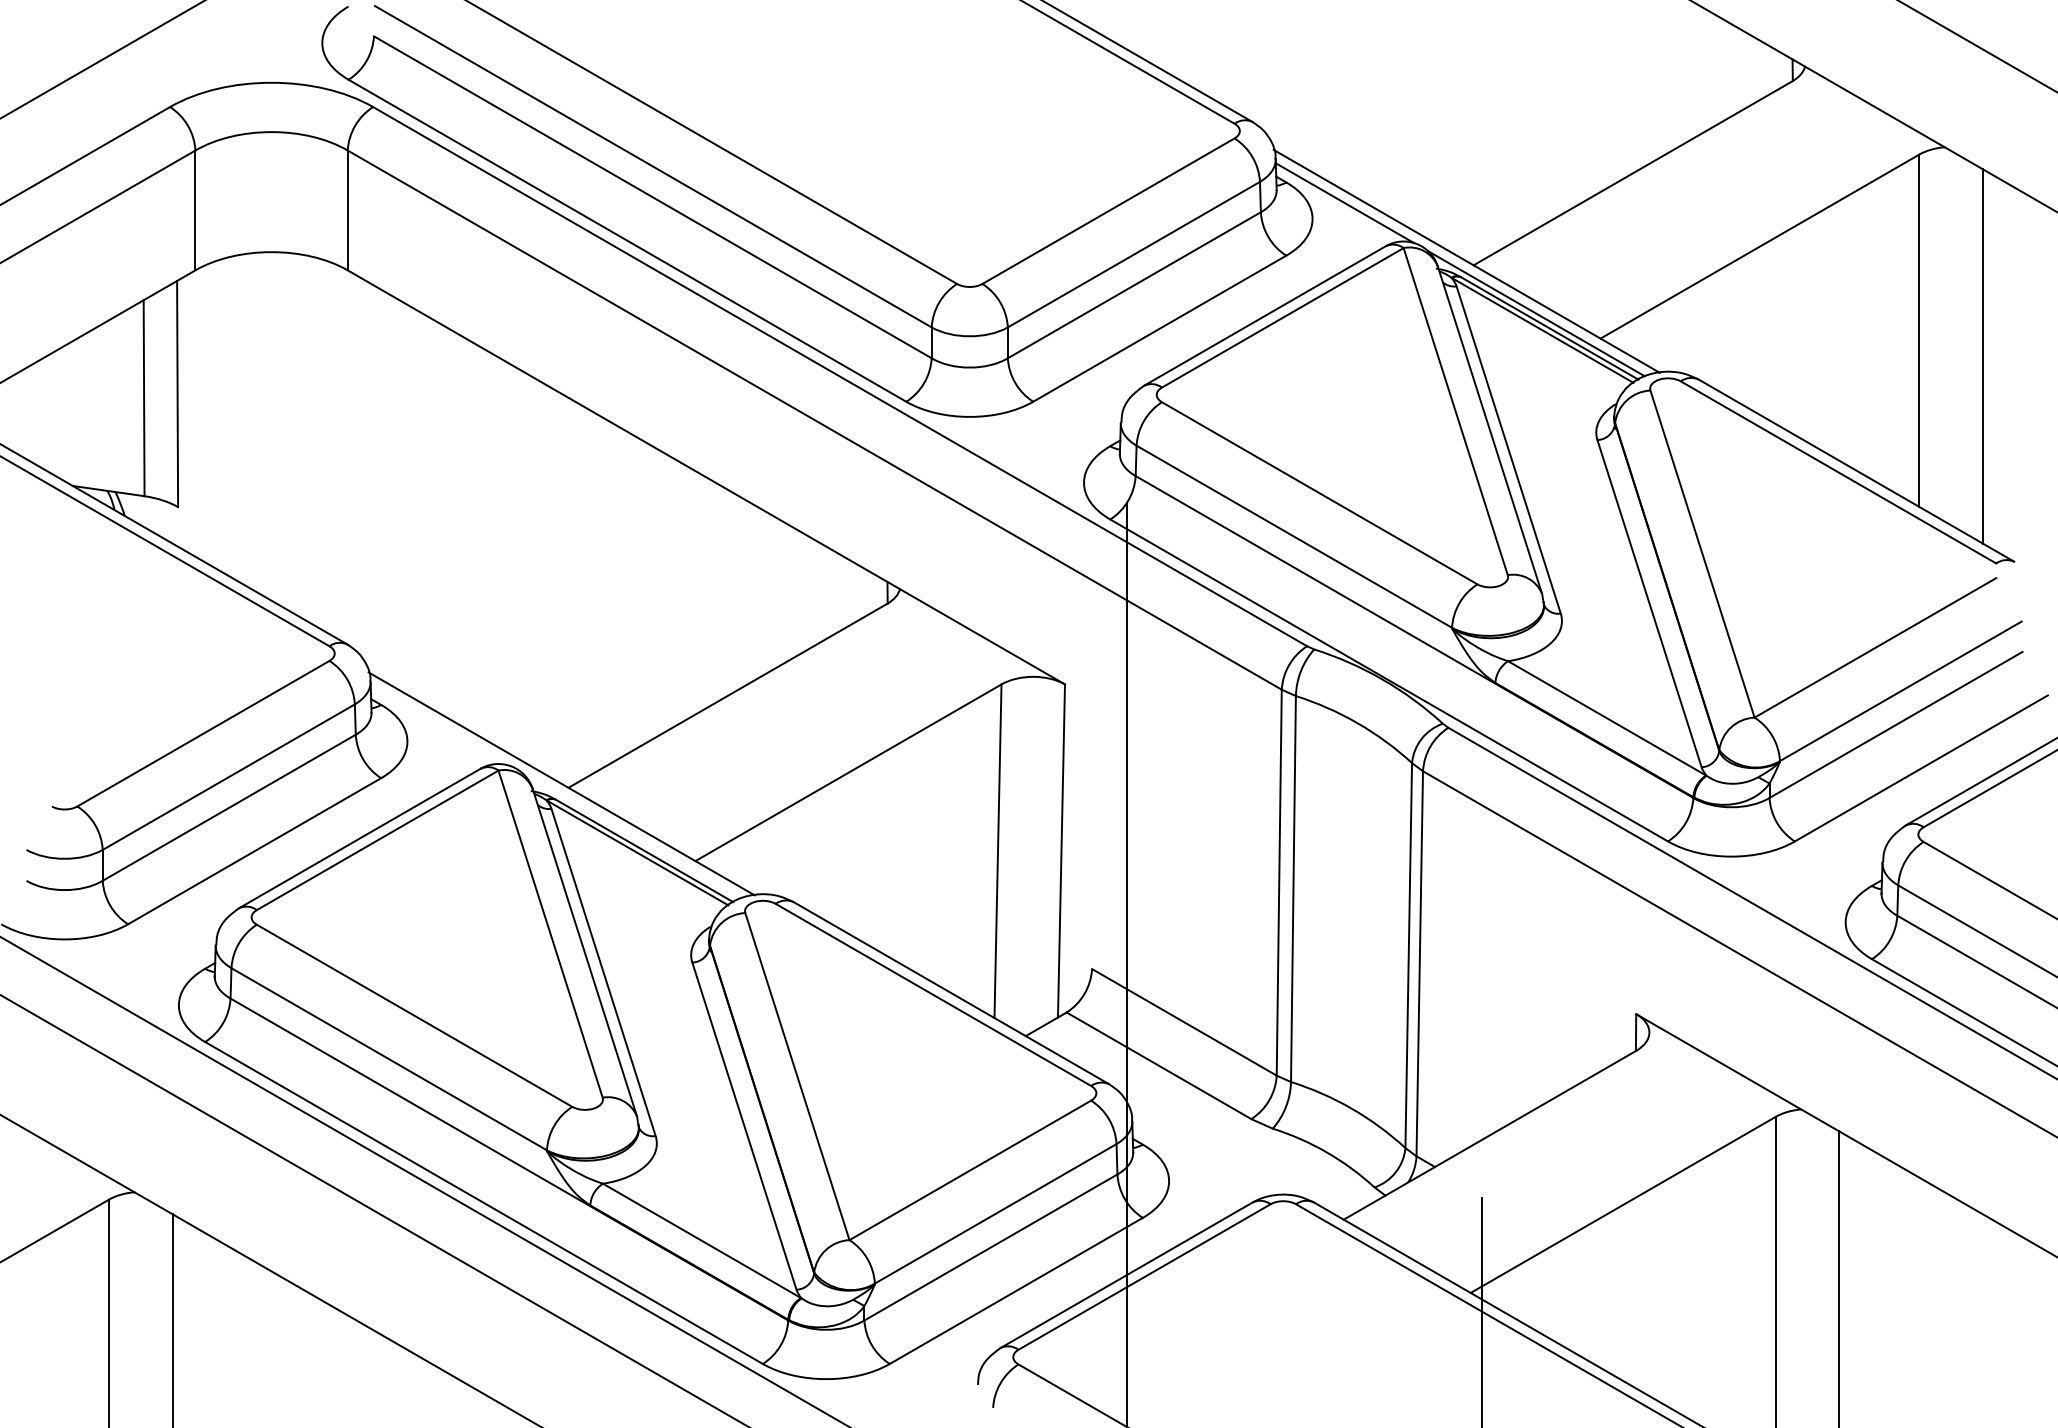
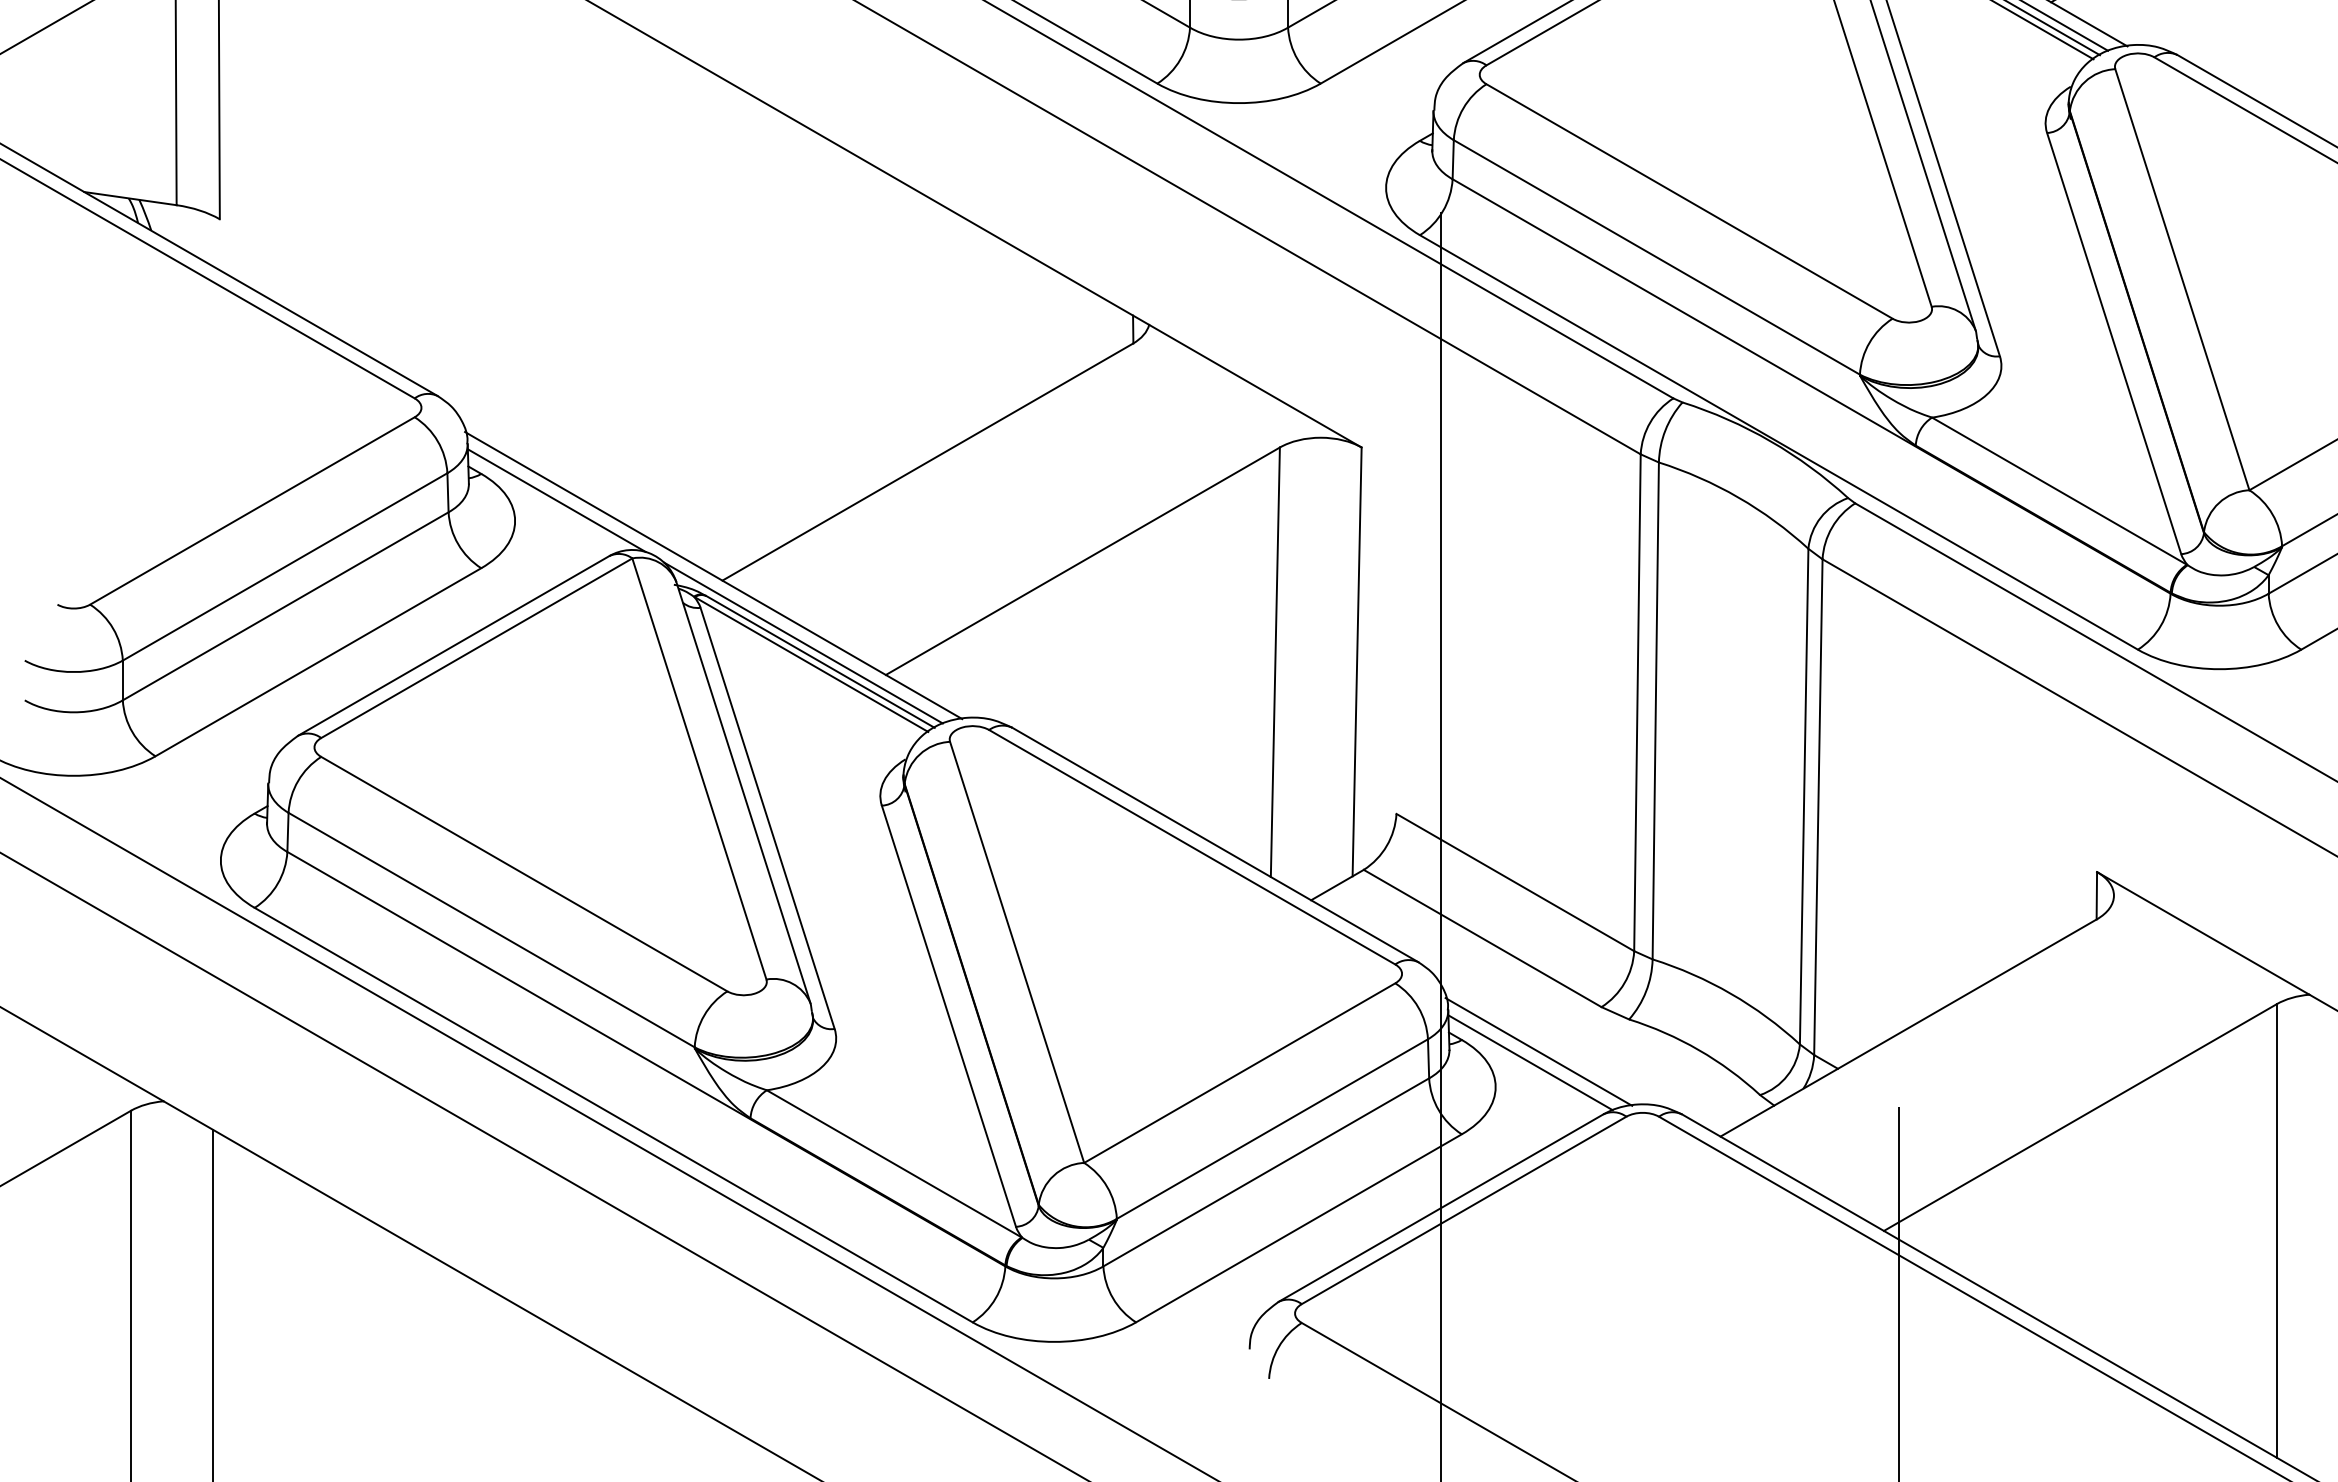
line: (439, 725) -> (556, 500), added
line: (631, 835) -> (803, 642), added
line: (1202, 1153) -> (1538, 1051), added
line: (1196, 1162) -> (1530, 1062), added

